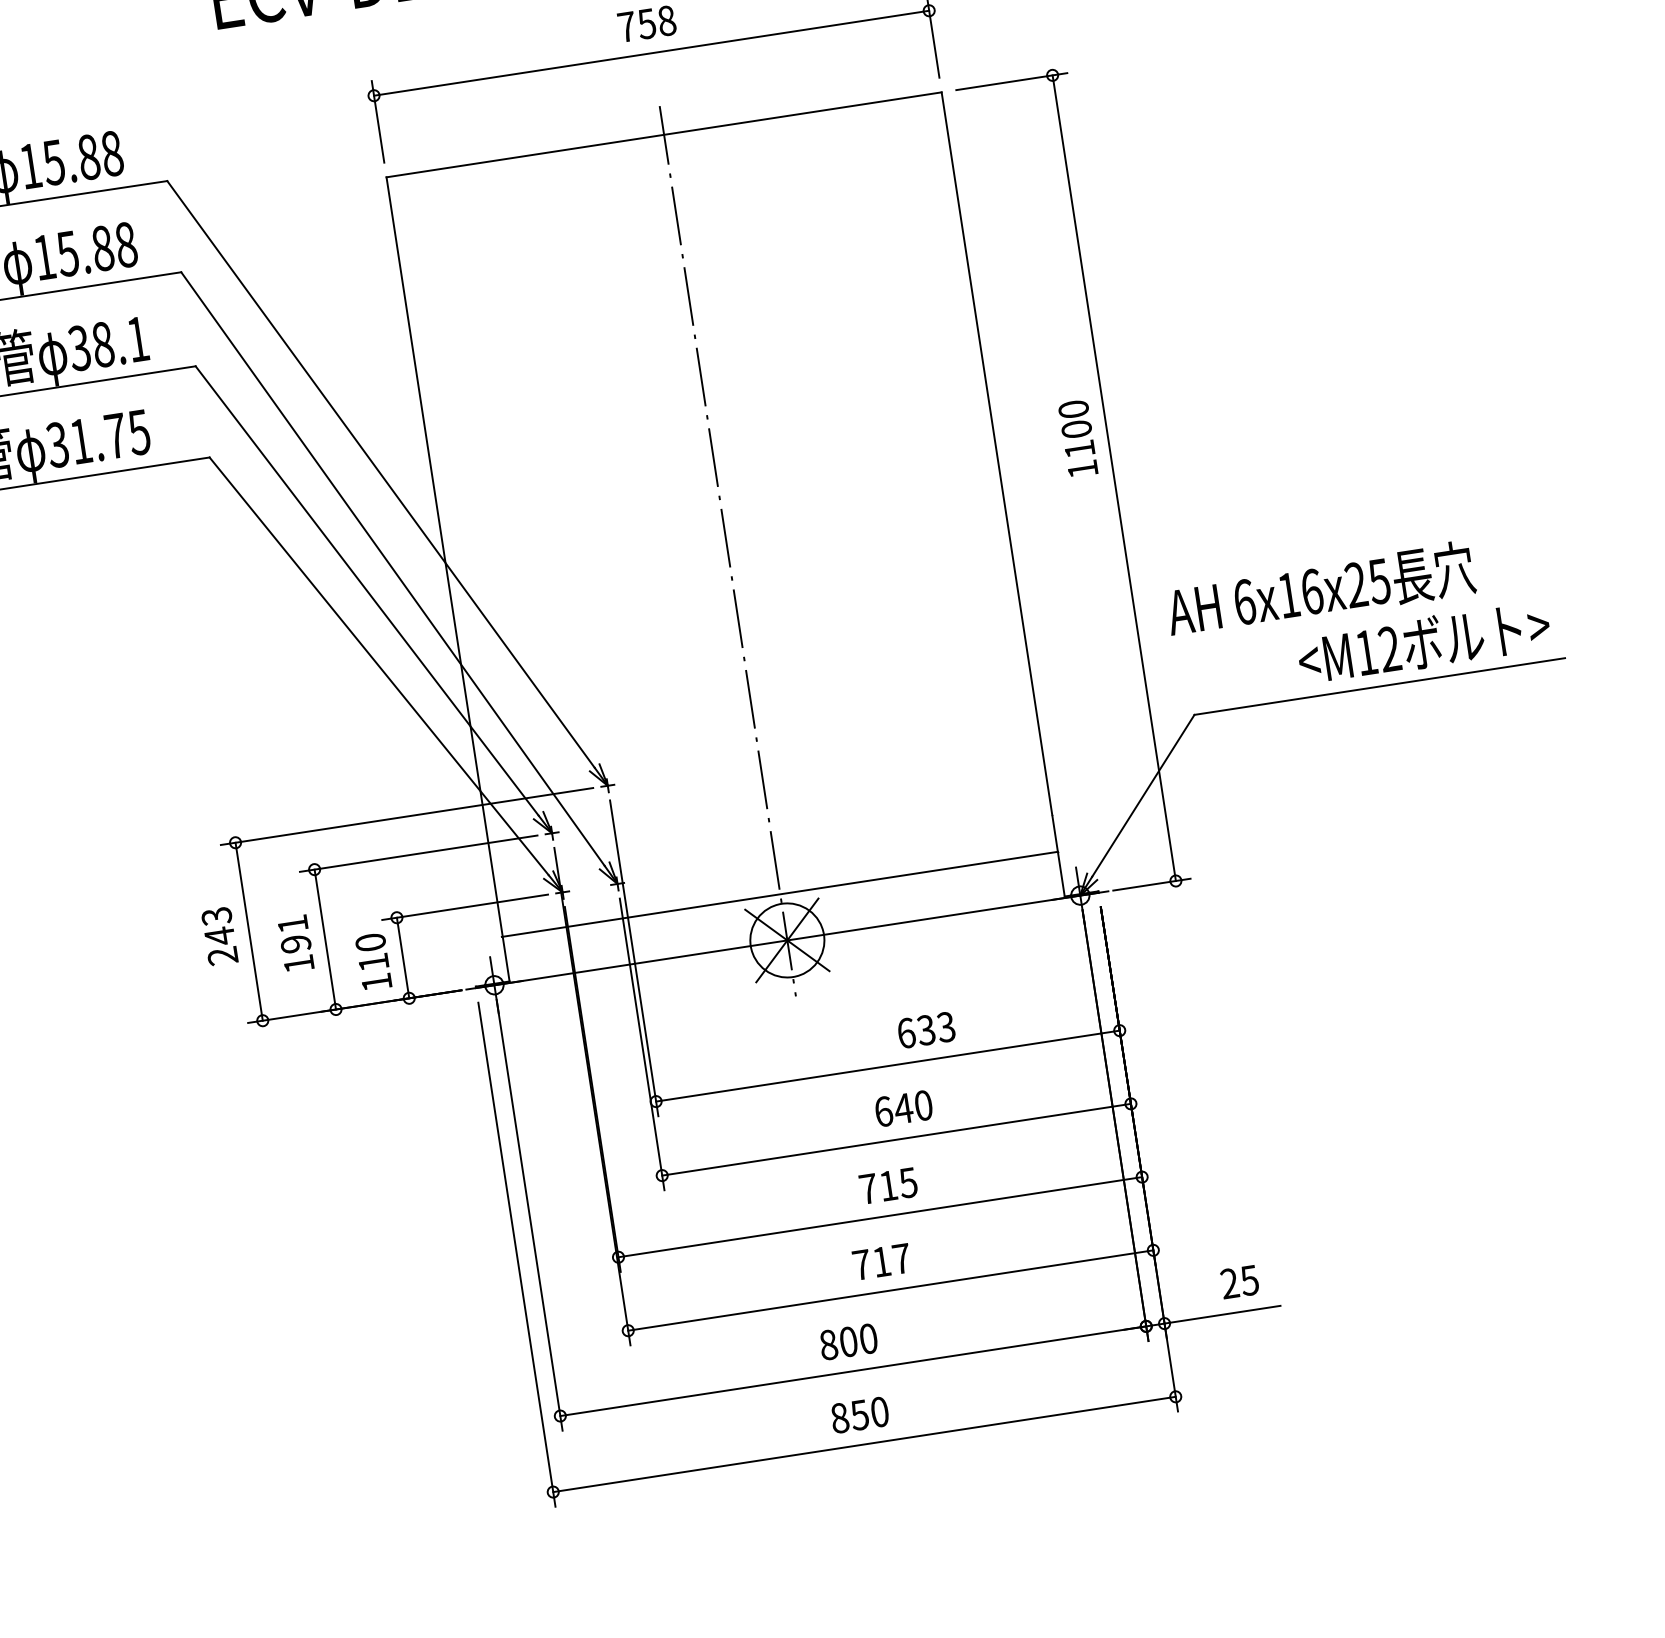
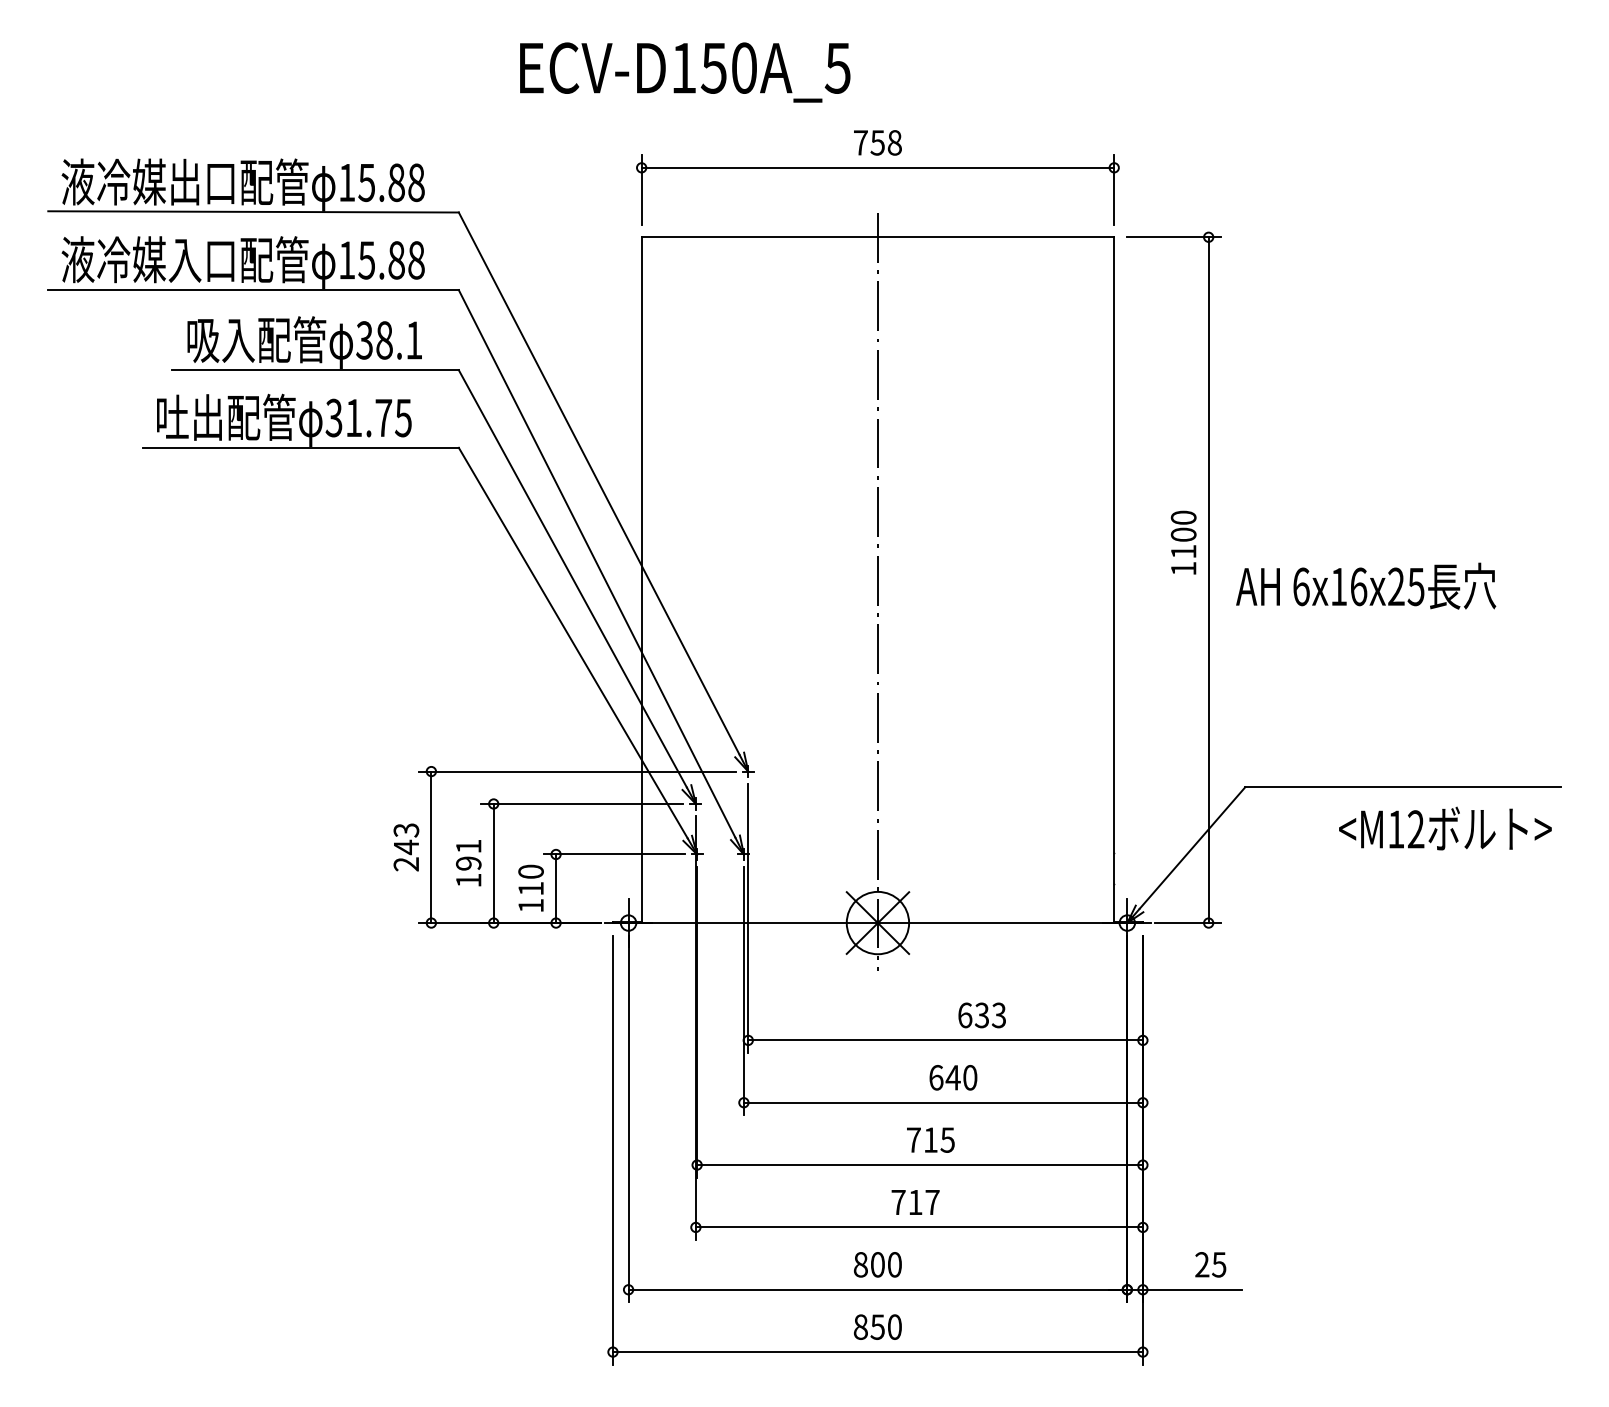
text: (1320, 588) -> (1366, 585), moved
text: (1424, 642) -> (1445, 828), moved
line: (779, 894) -> (877, 883), removed

